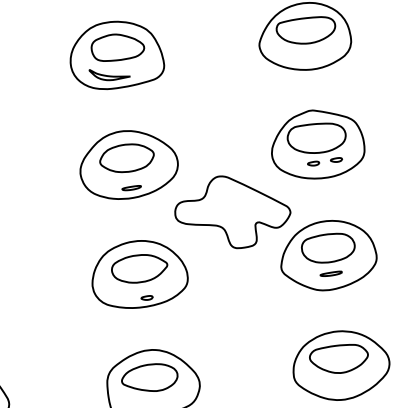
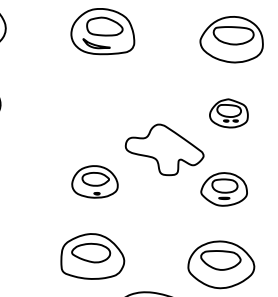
part: (316, 144) -> (228, 113), size x0.6
part: (128, 164) -> (99, 106), removed
part: (326, 255) -> (223, 189), size x0.7
part: (138, 273) -> (94, 181), size x0.7

